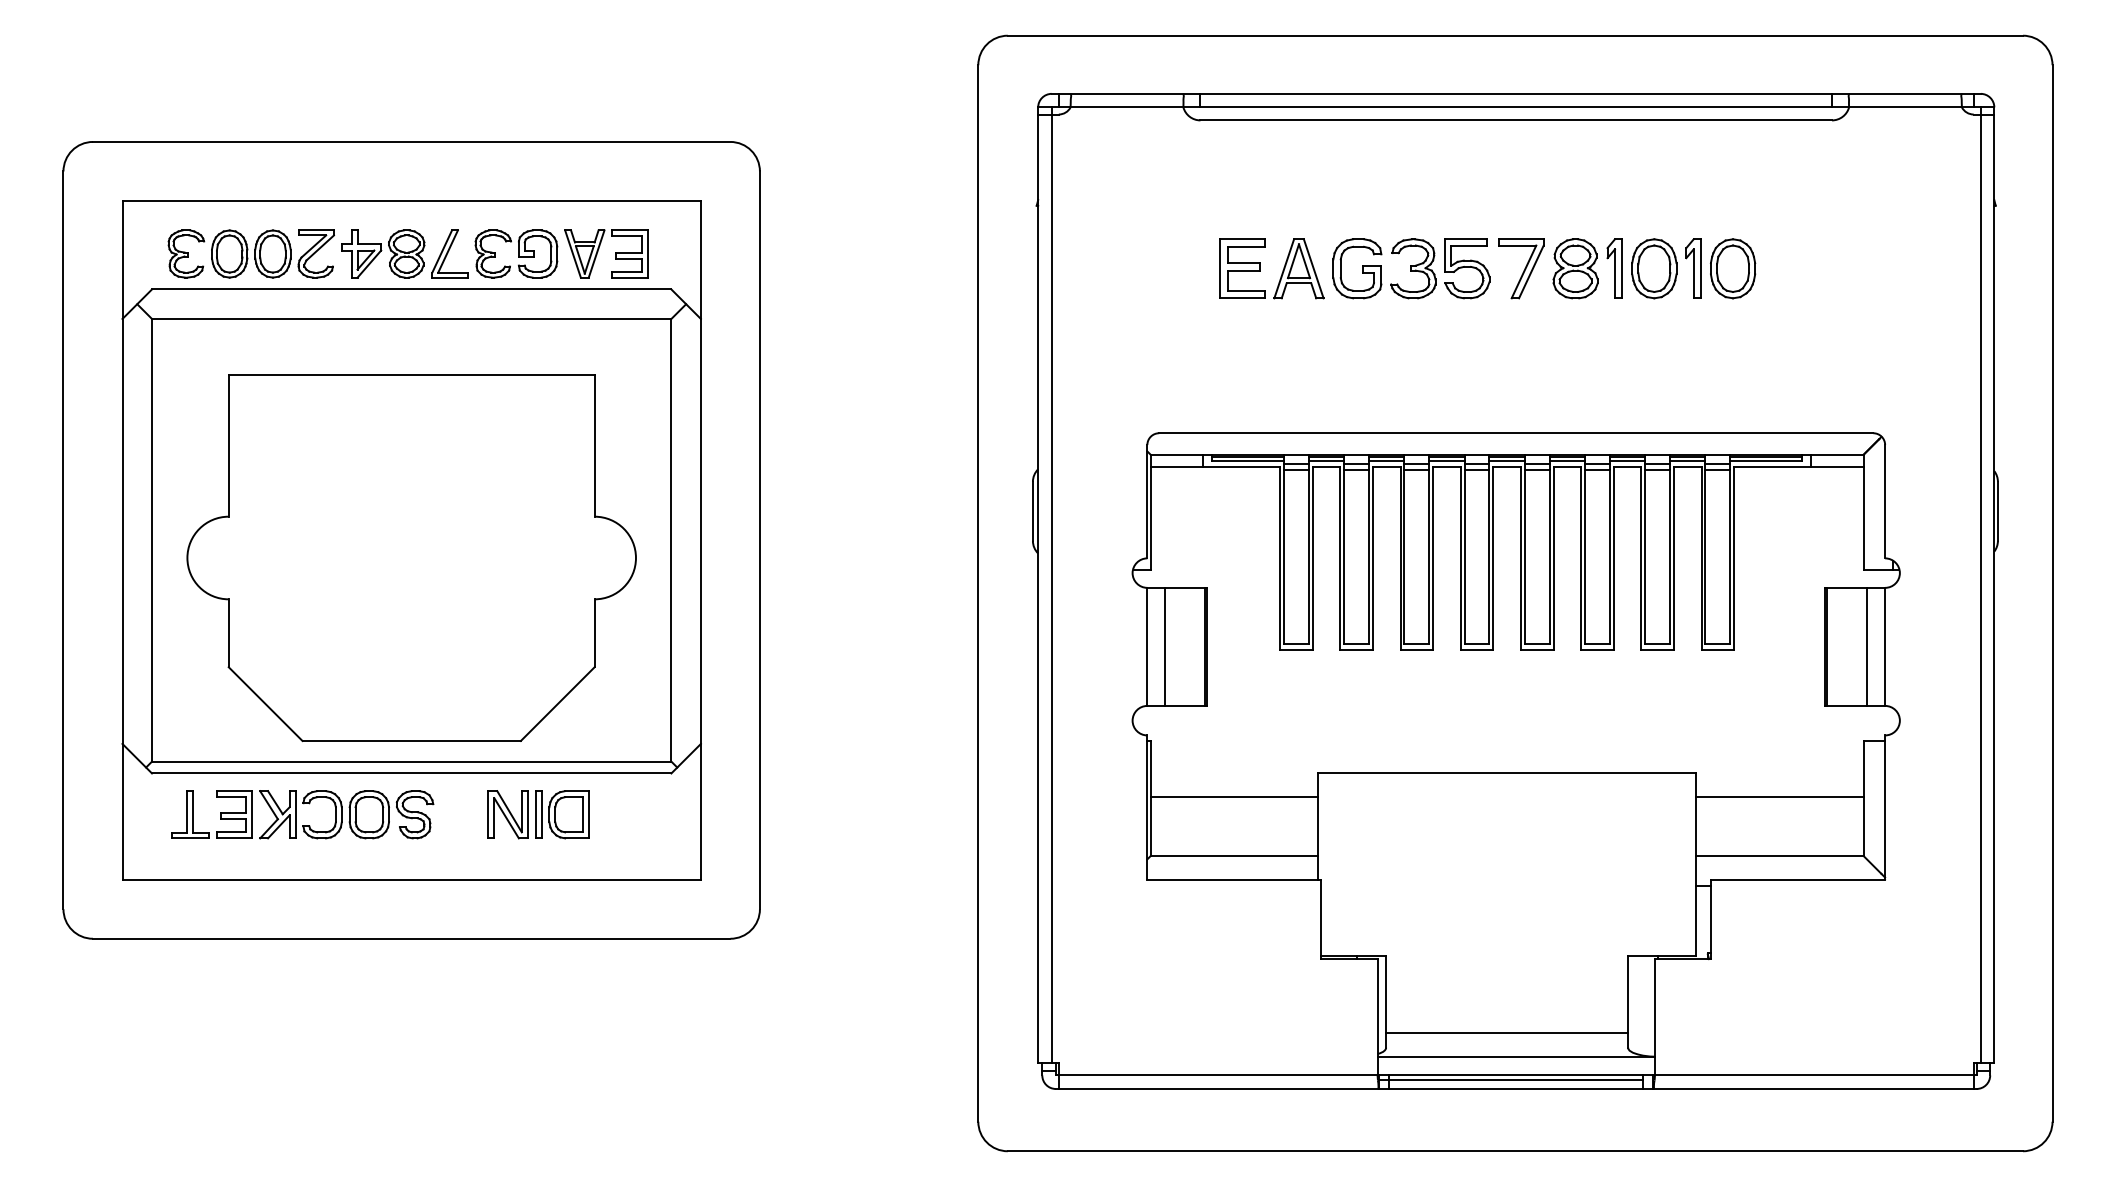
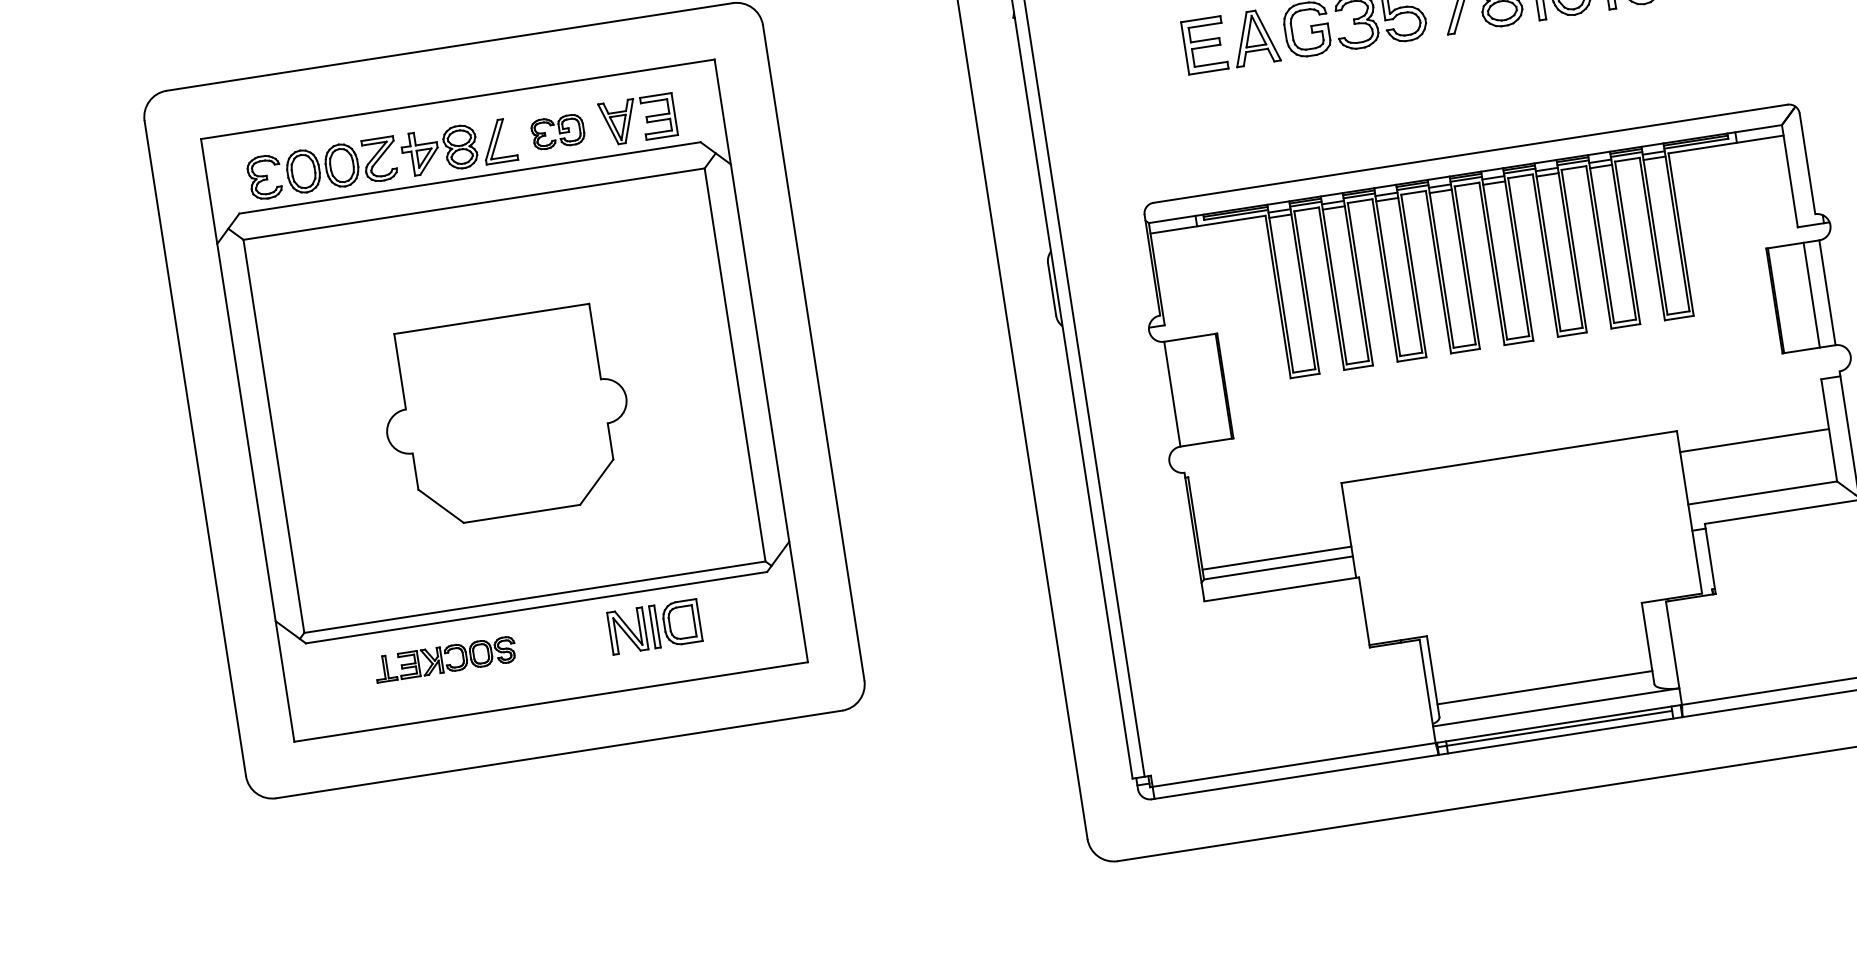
part: (516, 253) -> (558, 131), size x0.7
part: (411, 557) -> (506, 415), size x0.6
line: (1165, 646) -> (1188, 391), removed
line: (1234, 797) -> (1277, 558), moved
part: (302, 814) -> (445, 659), size x0.6

